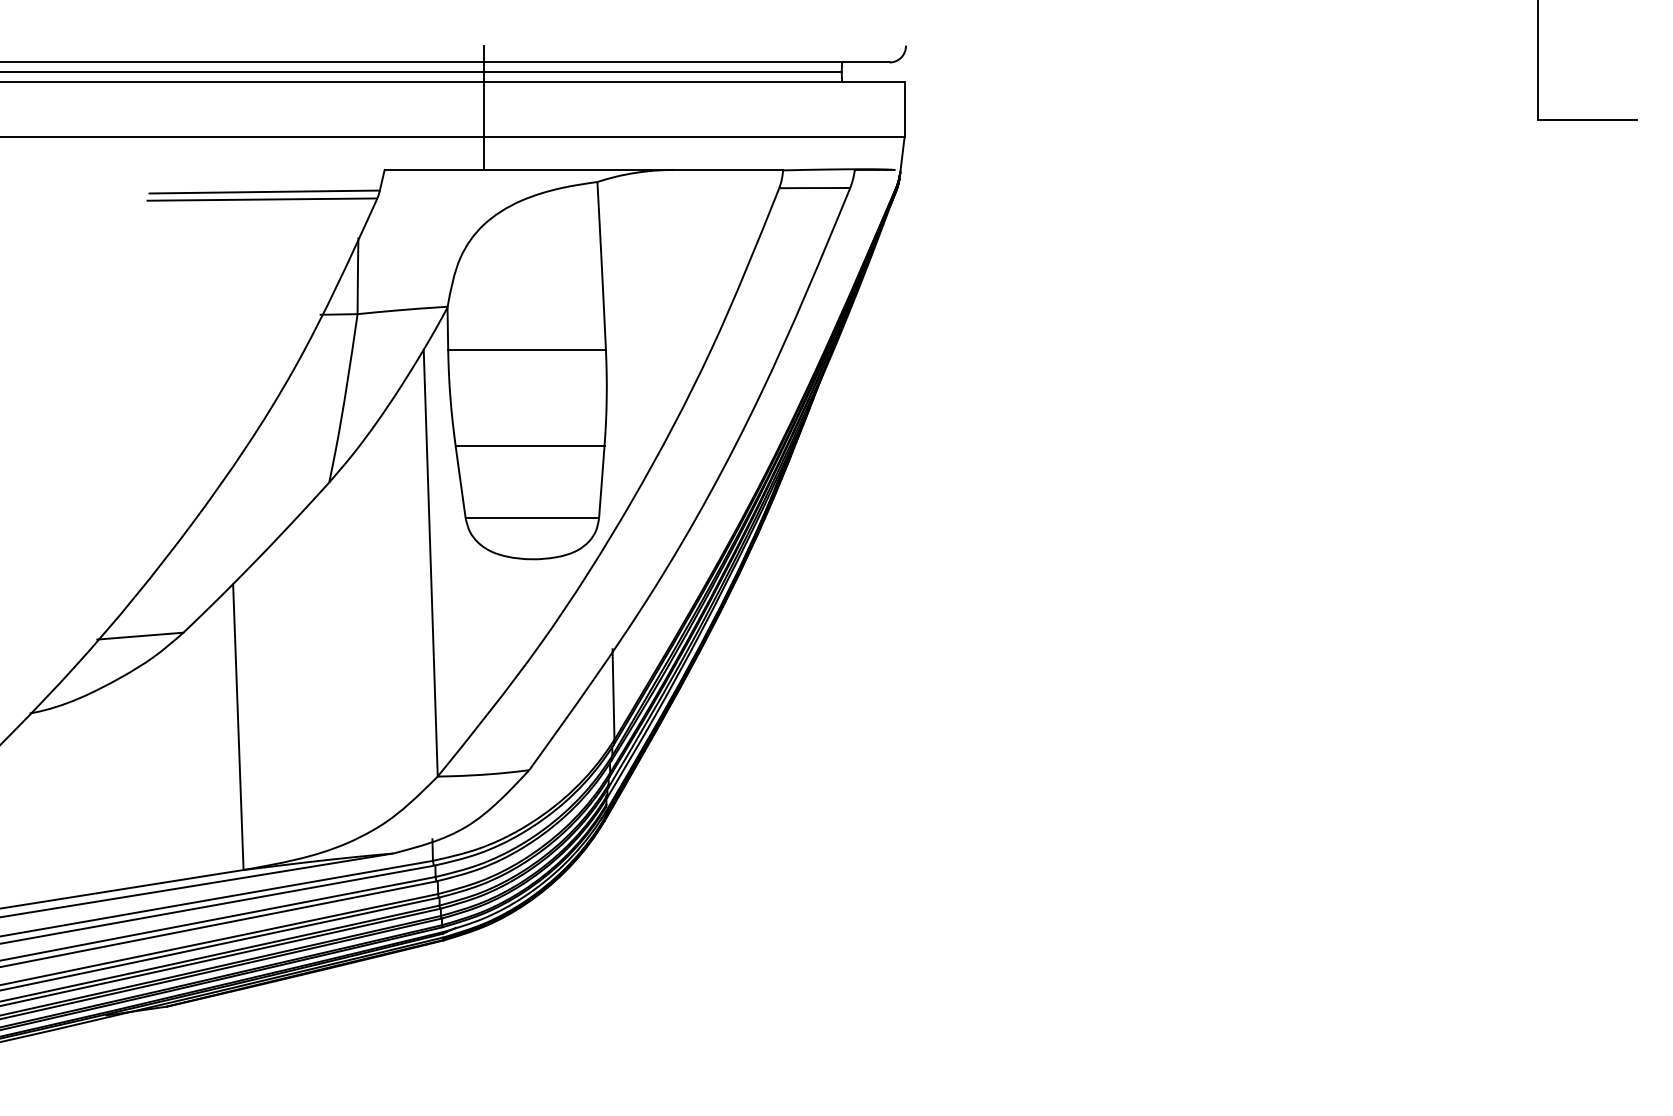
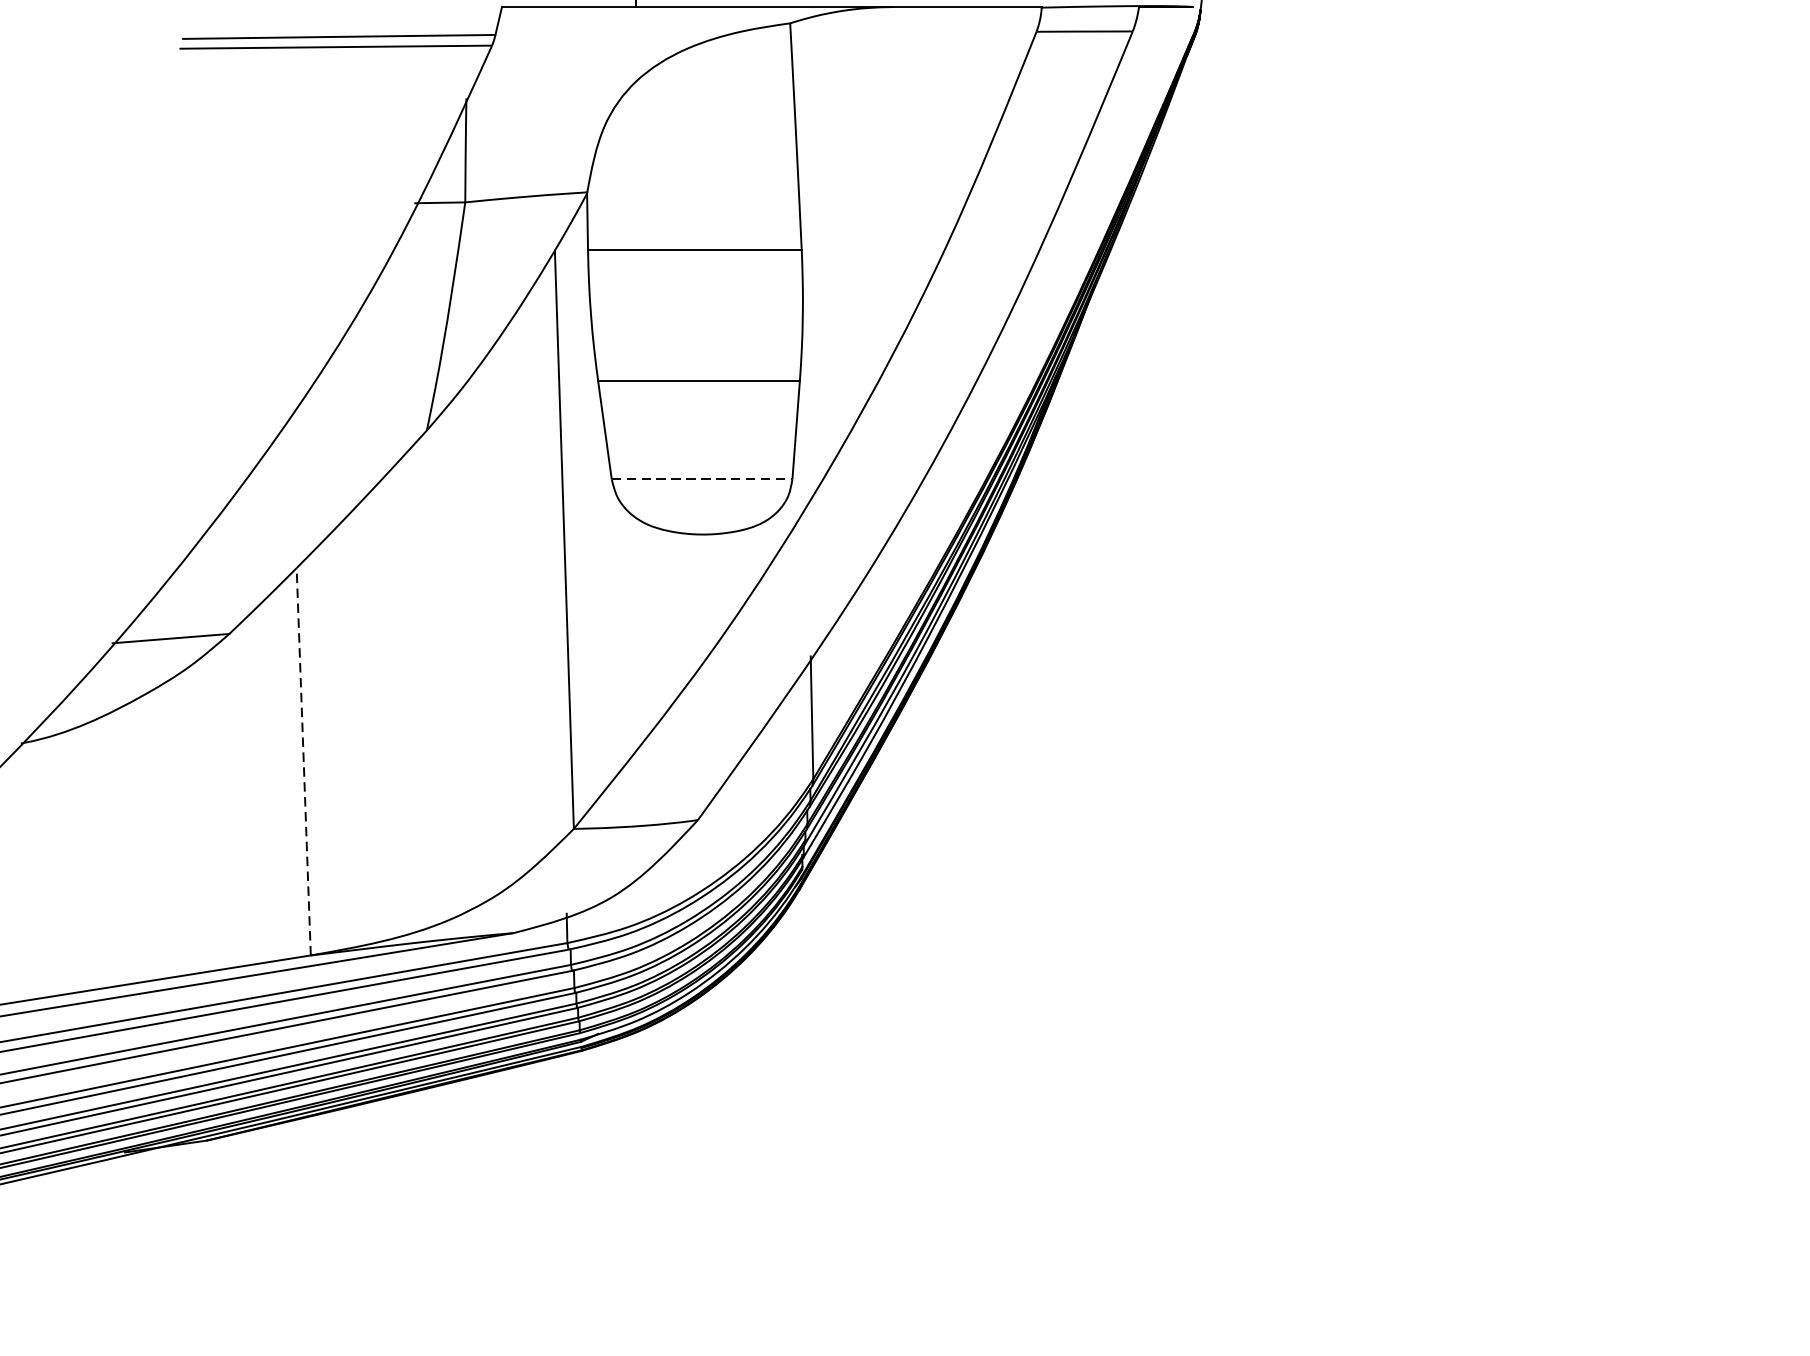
line: (532, 518) -> (702, 479), solid -> dashed
line: (238, 726) -> (303, 761), solid -> dashed

